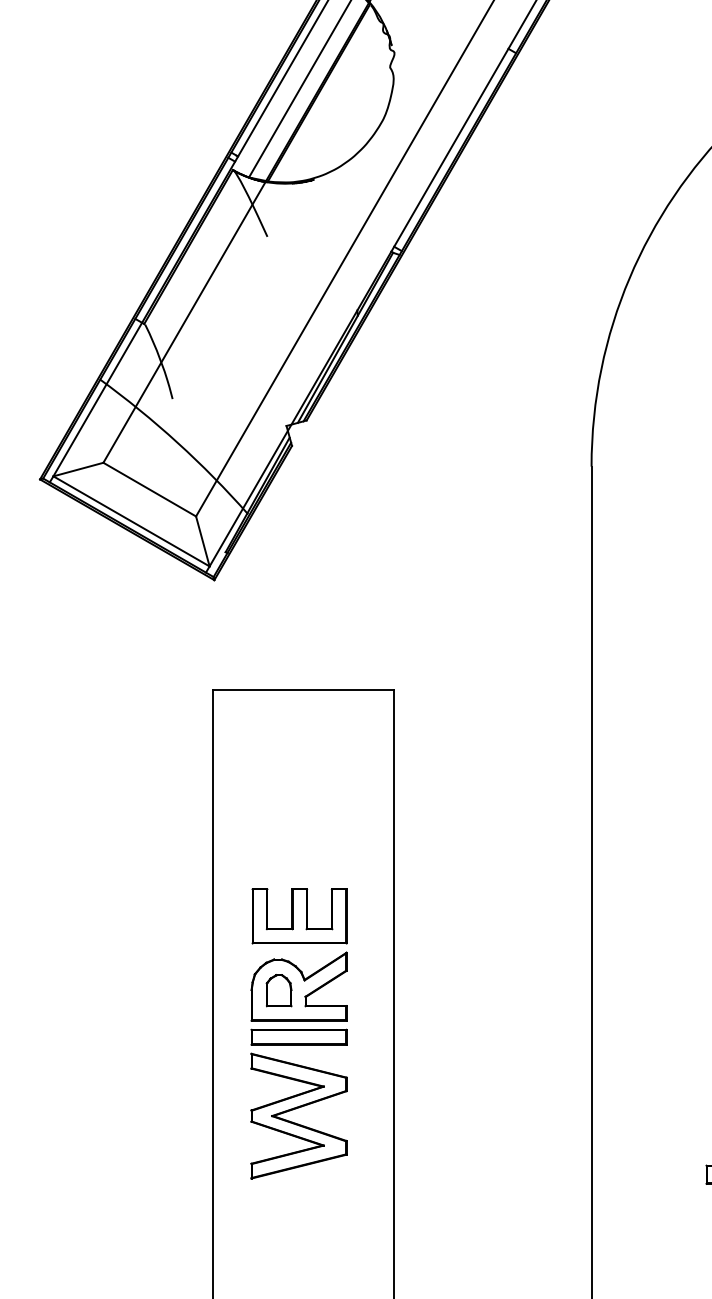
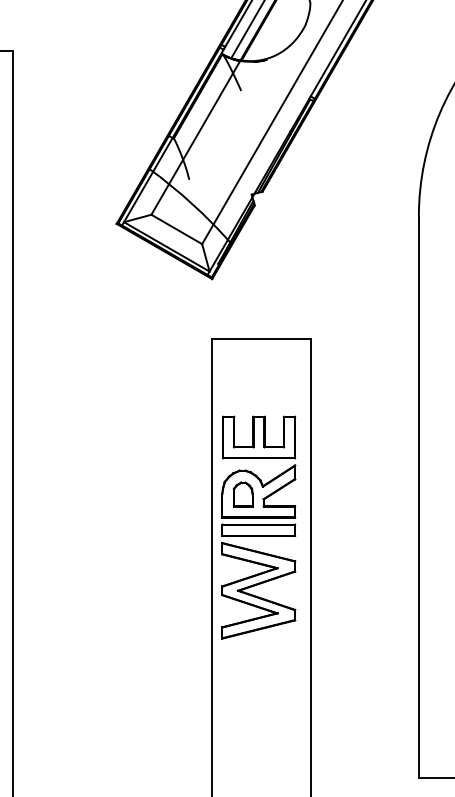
part: (298, 1033) -> (258, 527), size x1.4

